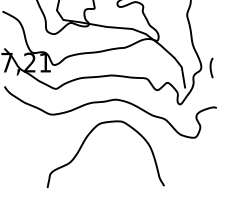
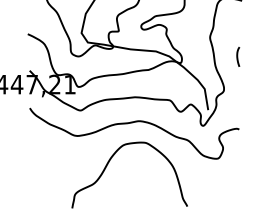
curve: (211, 67) -> (238, 56), moved

